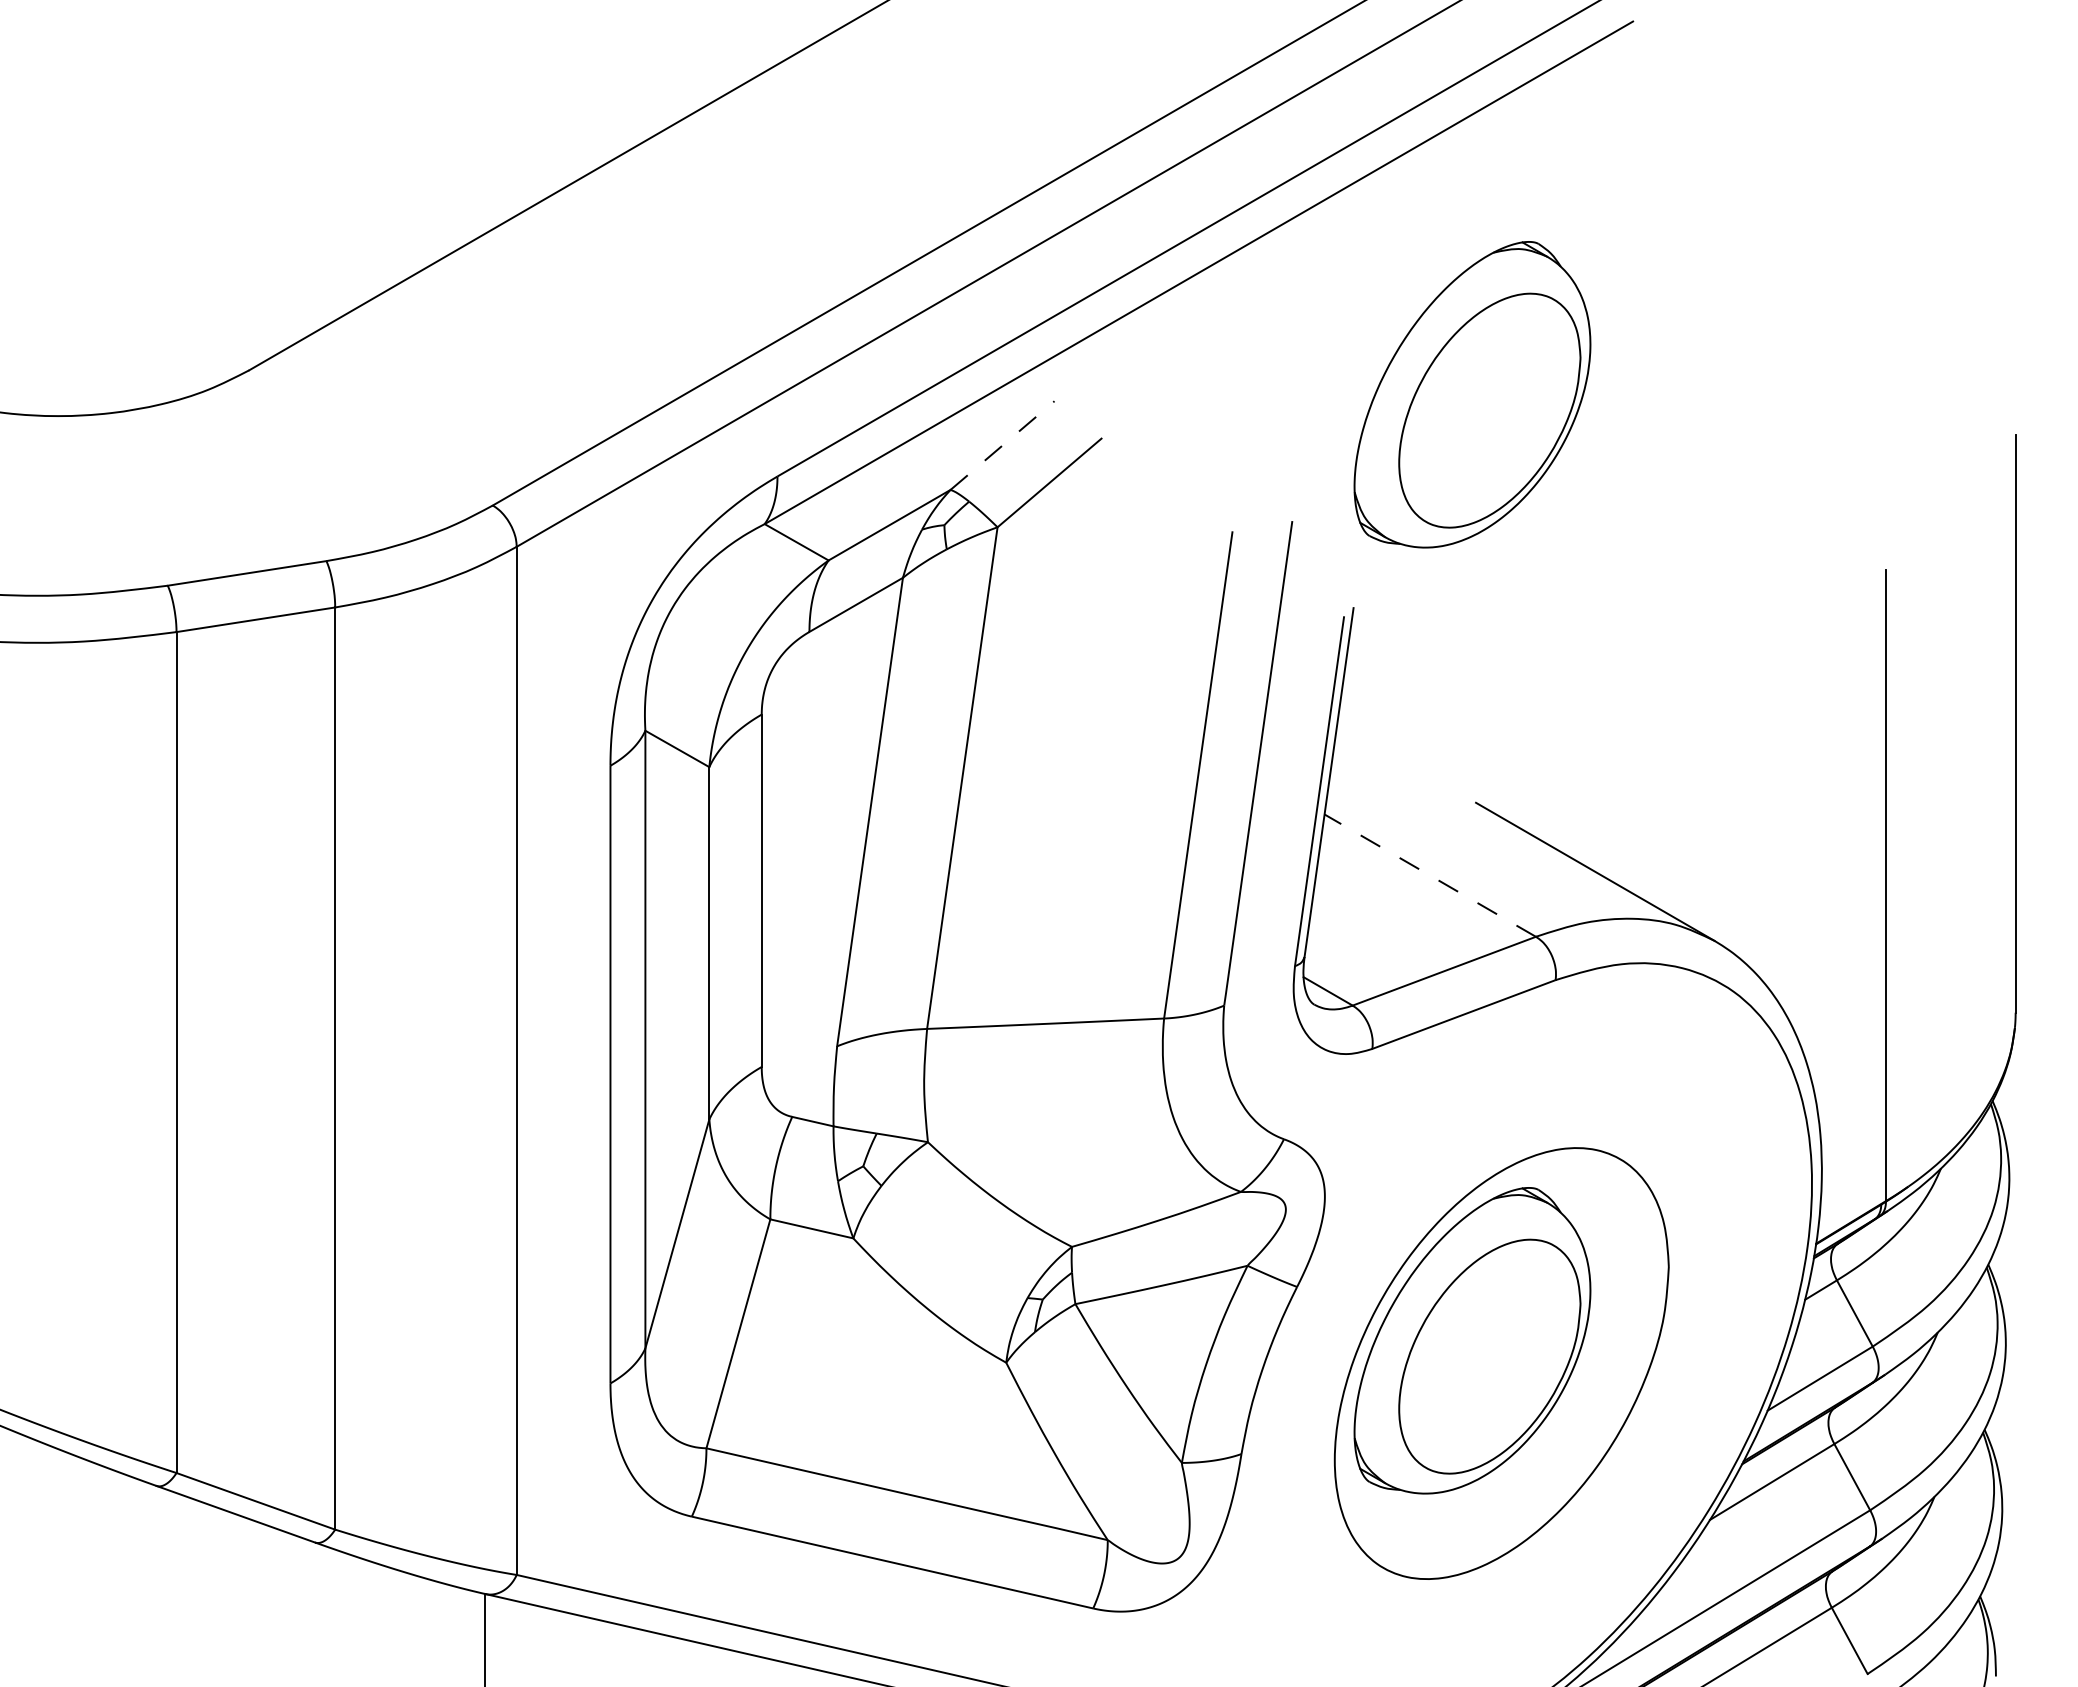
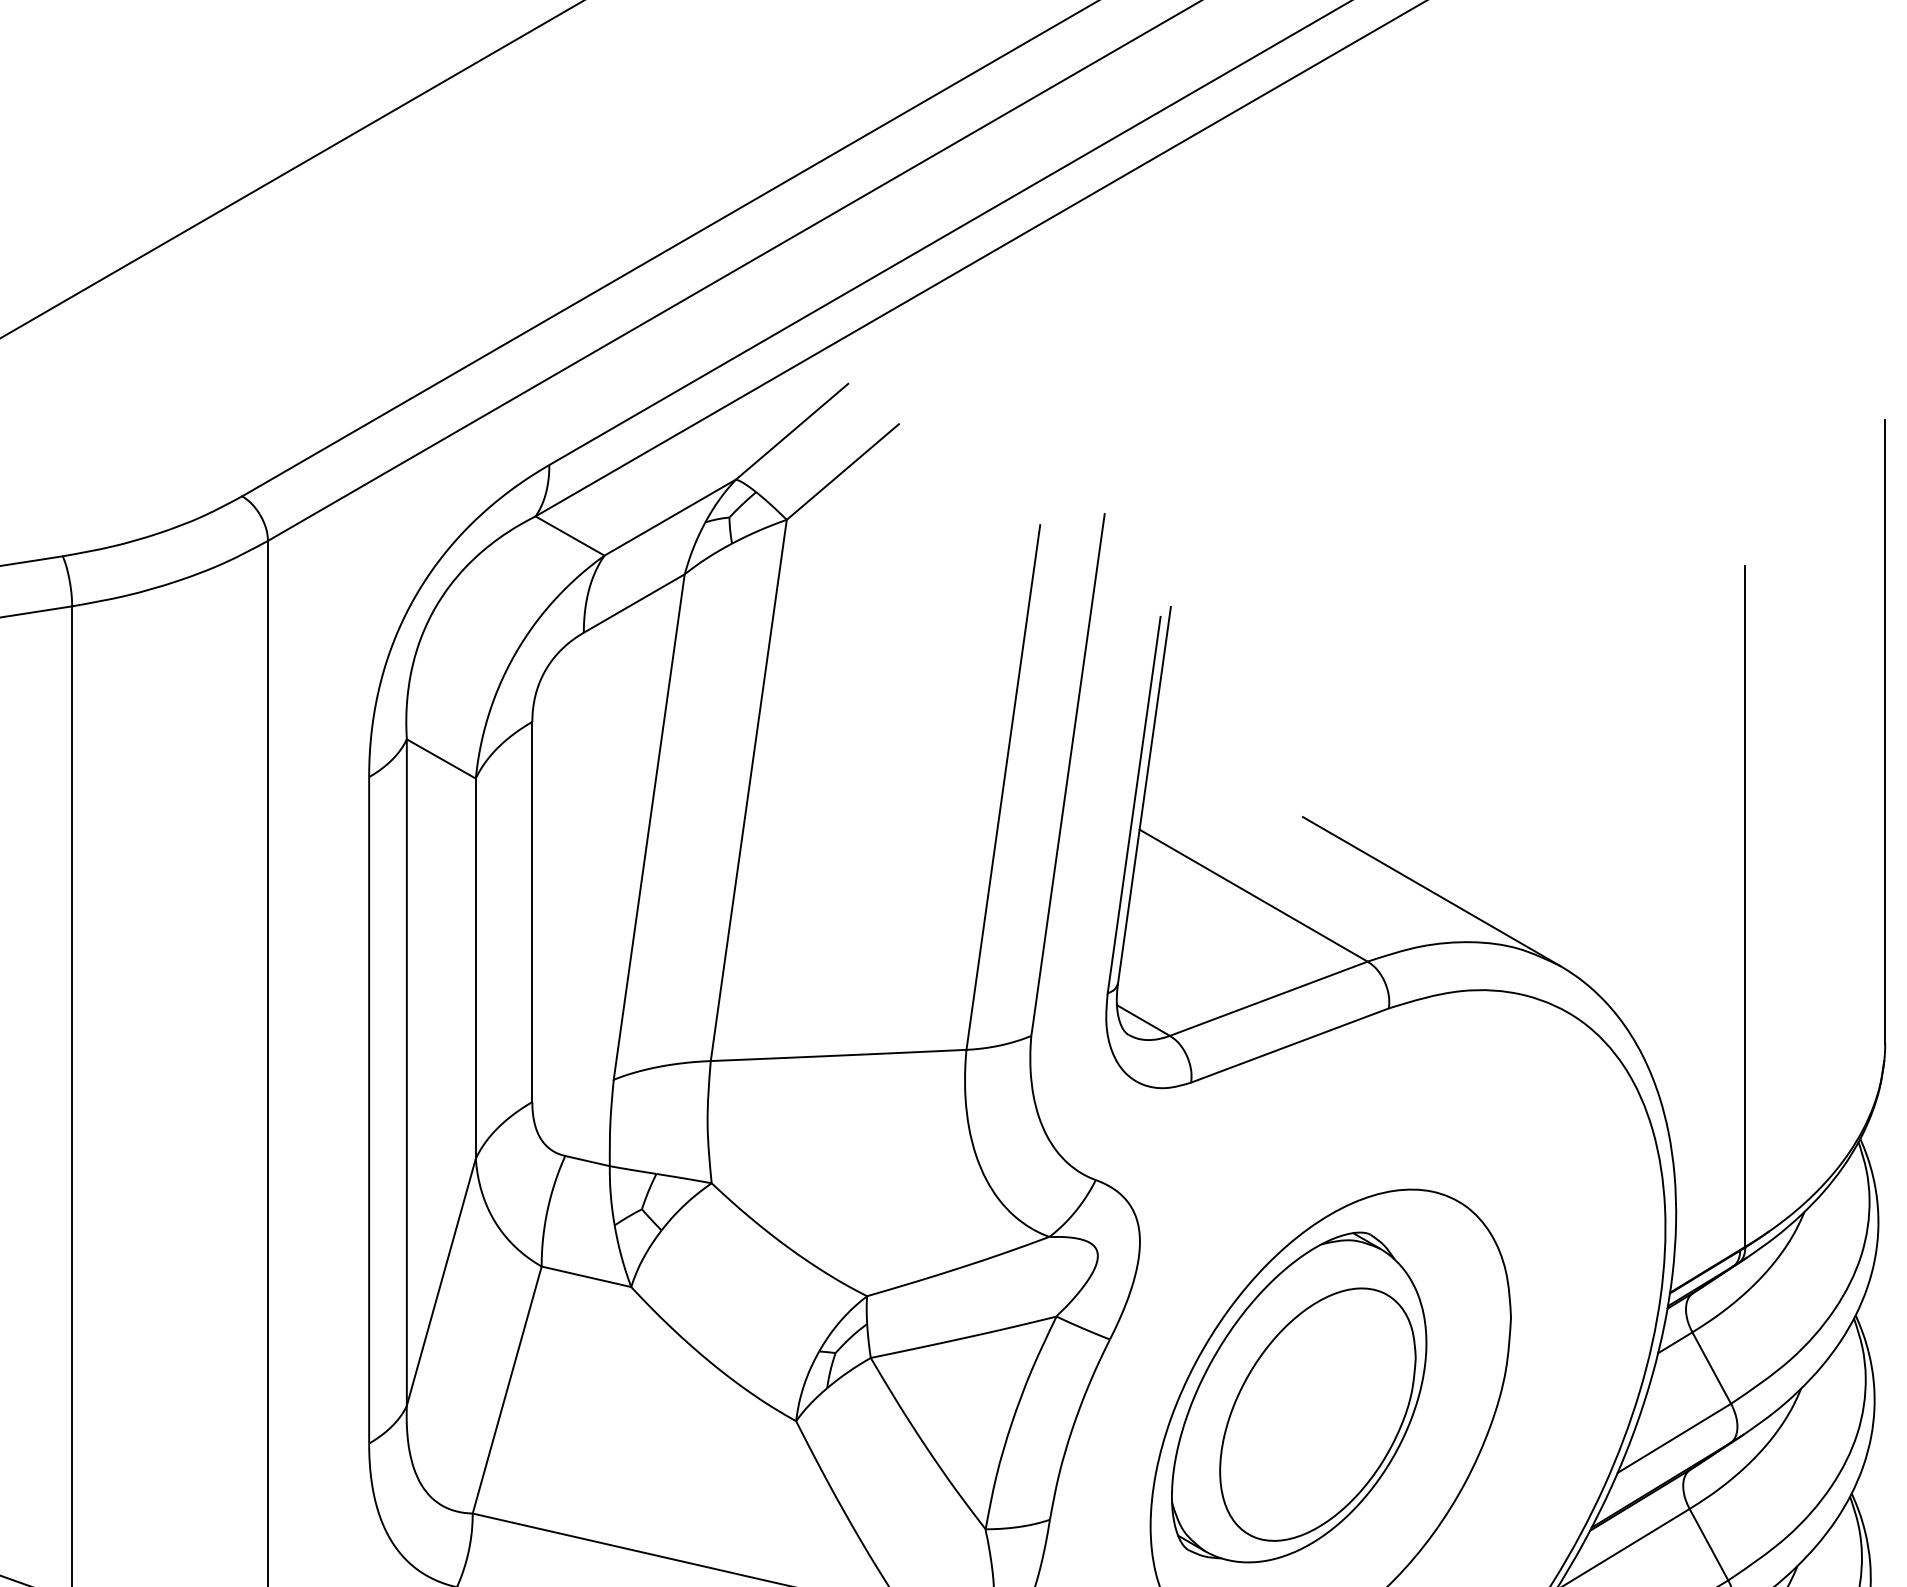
part: (1472, 394) -> (1299, 376), removed
line: (1002, 445) -> (792, 431), dashed -> solid
line: (1429, 875) -> (1252, 895), dashed -> solid

